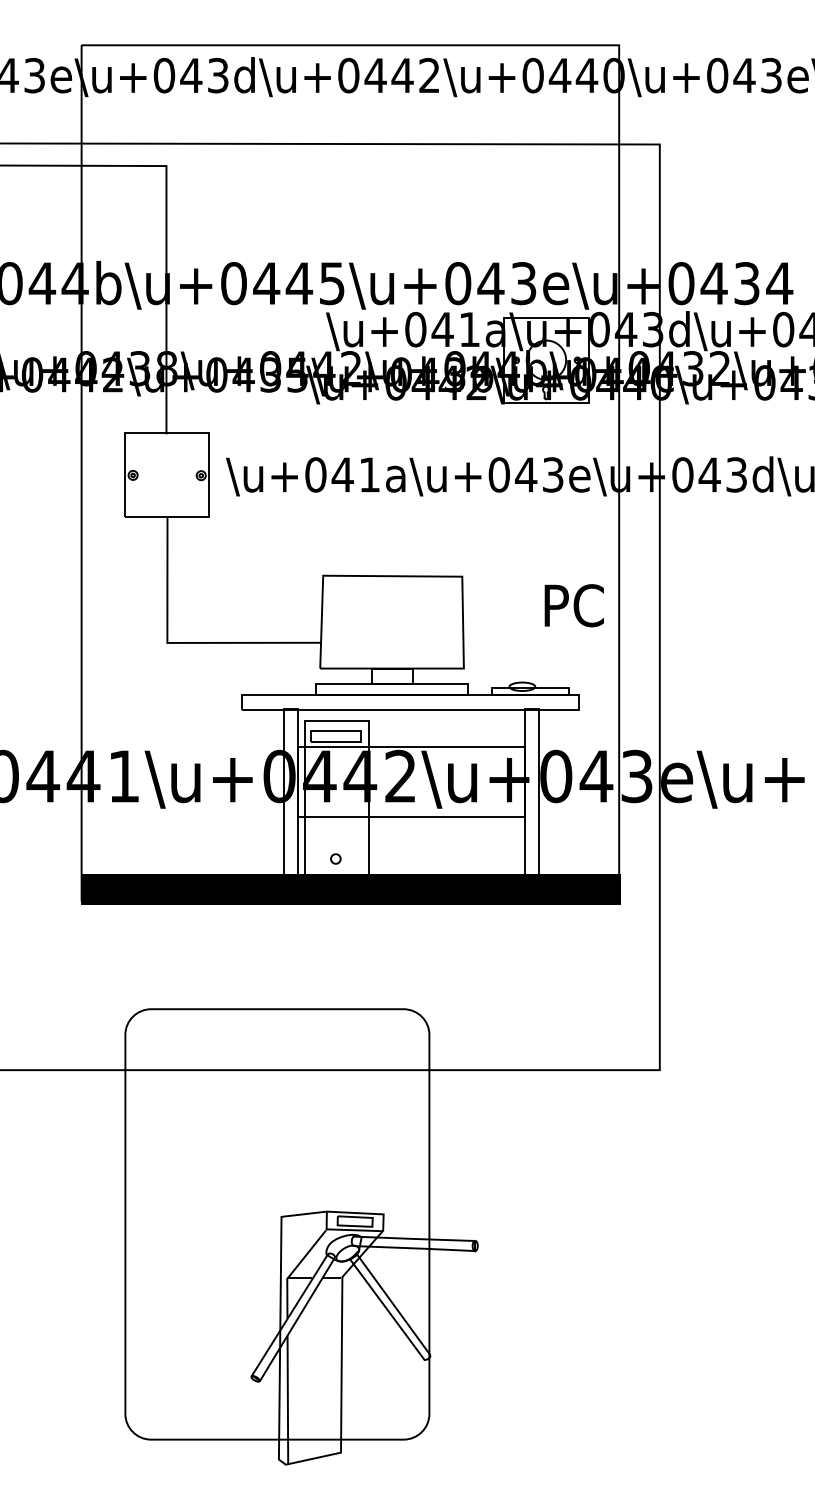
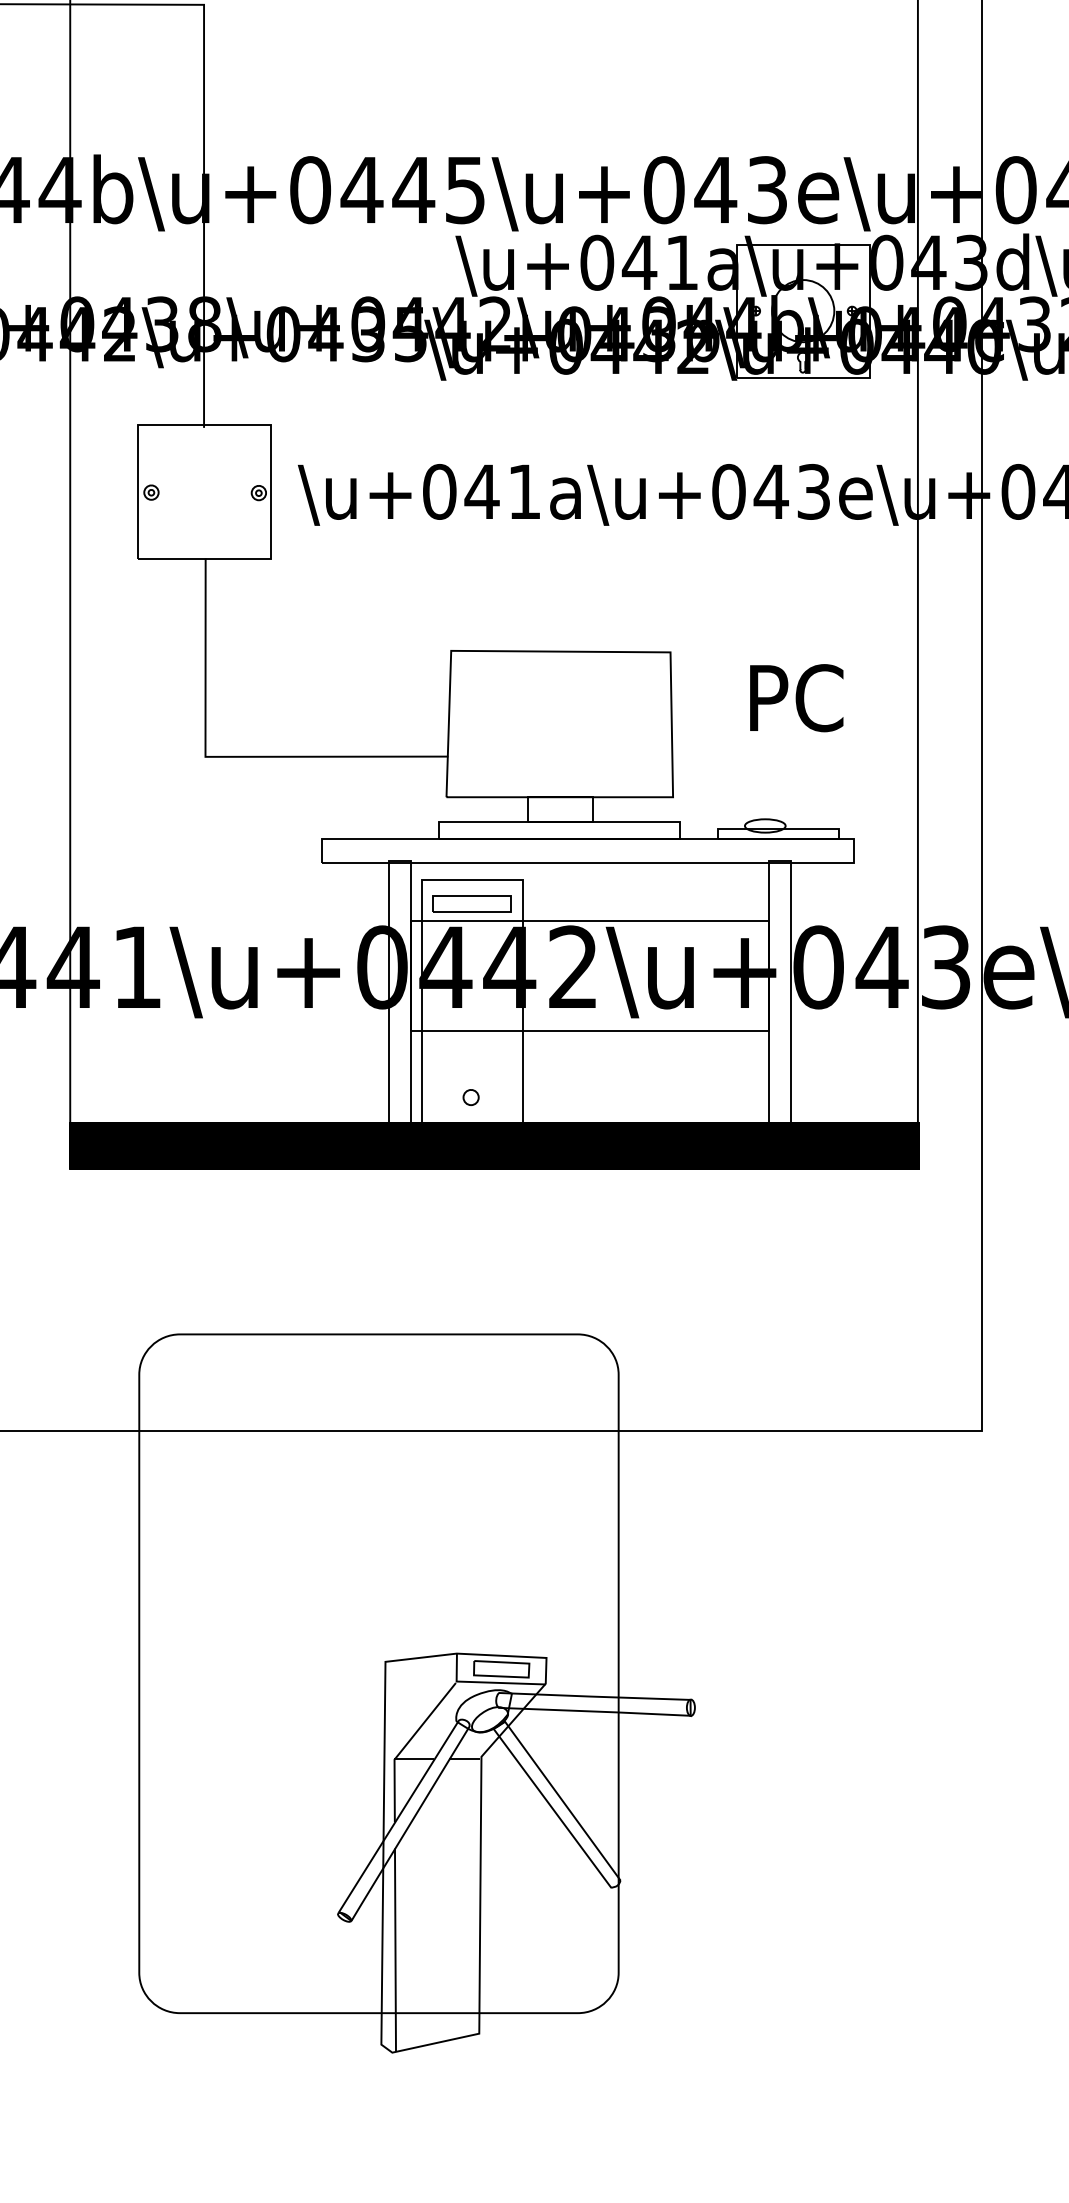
text: (573, 605) -> (795, 697), moved

